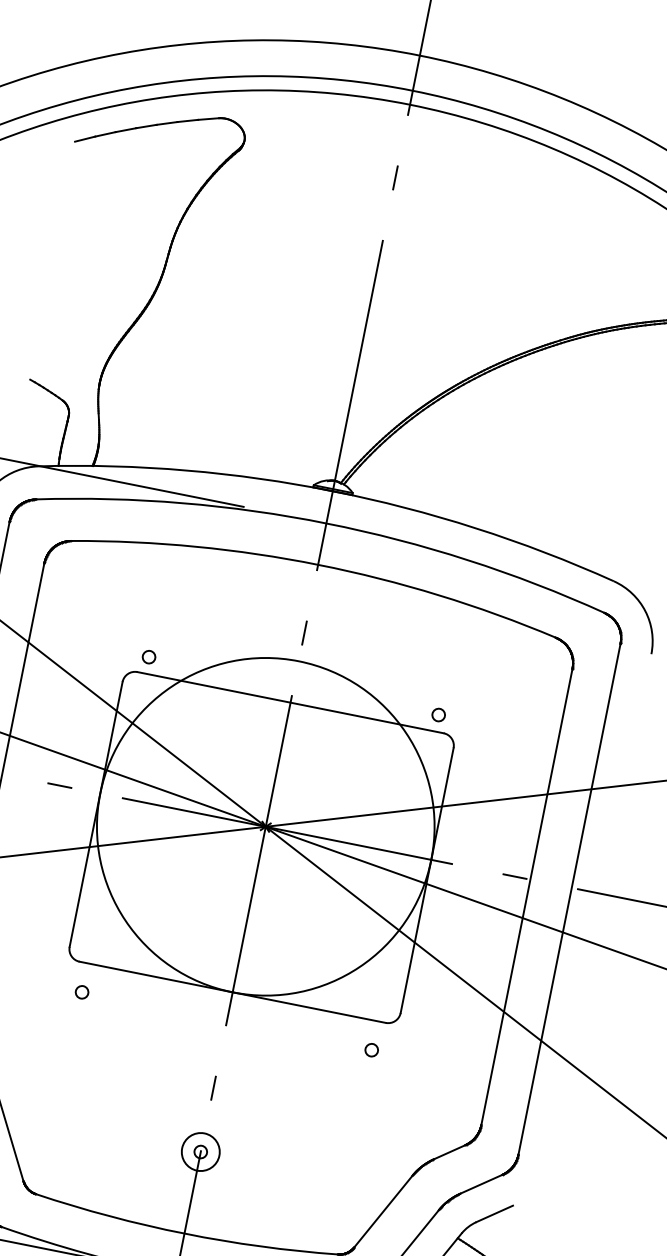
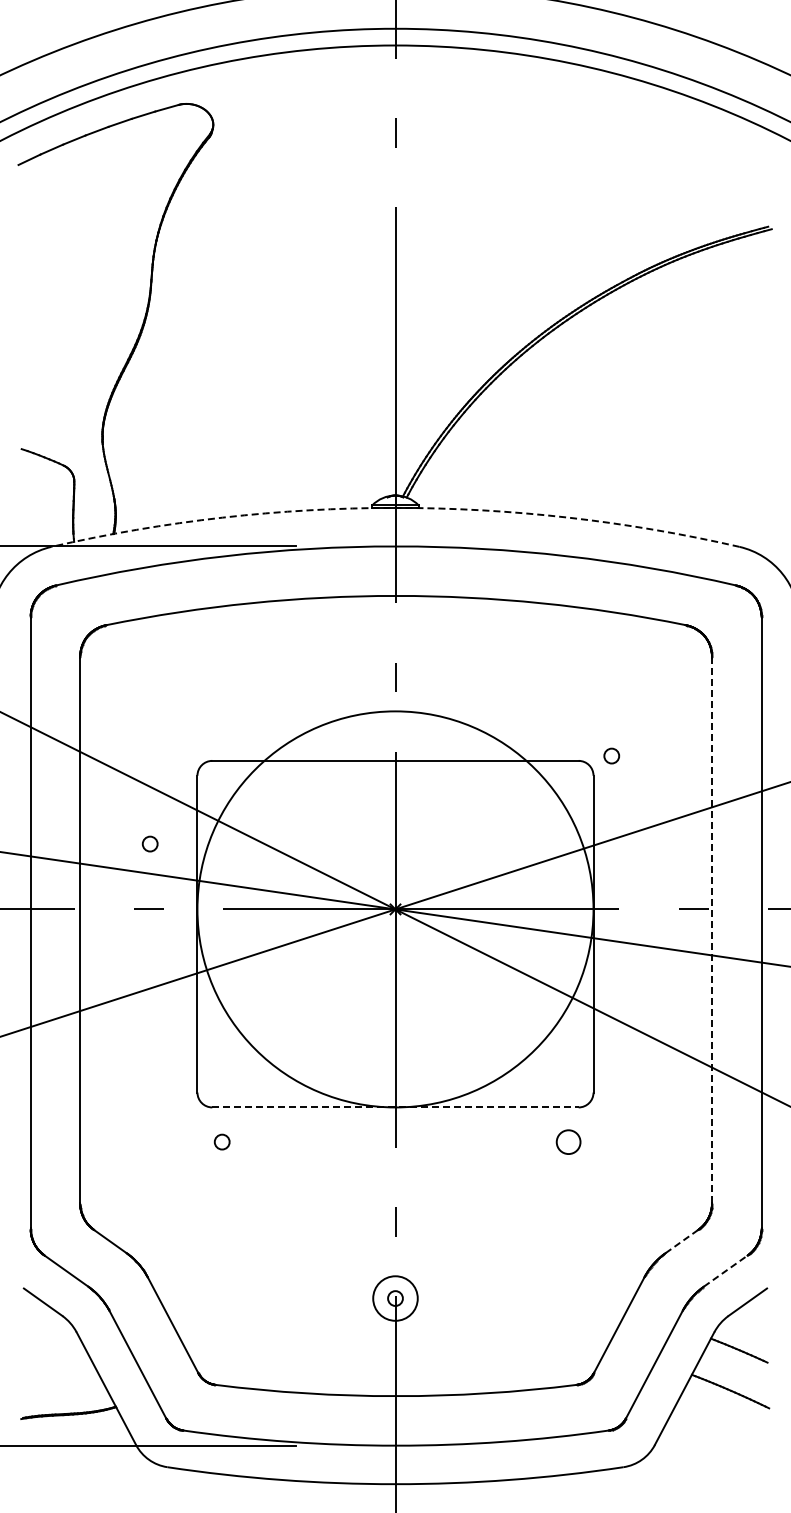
arc: (332, 490) -> (395, 507), solid -> dashed
circle: (148, 656) -> (149, 843), moved
circle: (438, 714) -> (611, 755), moved
line: (527, 897) -> (712, 930), solid -> dashed
line: (232, 992) -> (395, 1107), solid -> dashed
circle: (371, 1049) -> (568, 1141), size x1.6
line: (449, 1152) -> (681, 1241), solid -> dashed
line: (481, 1184) -> (725, 1271), solid -> dashed

